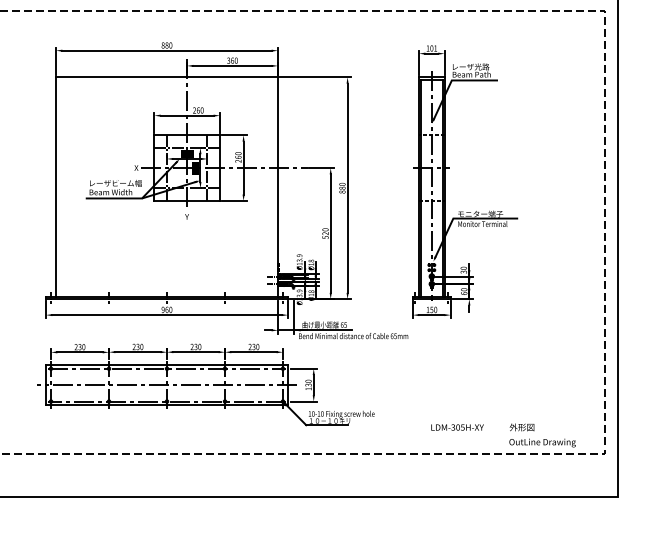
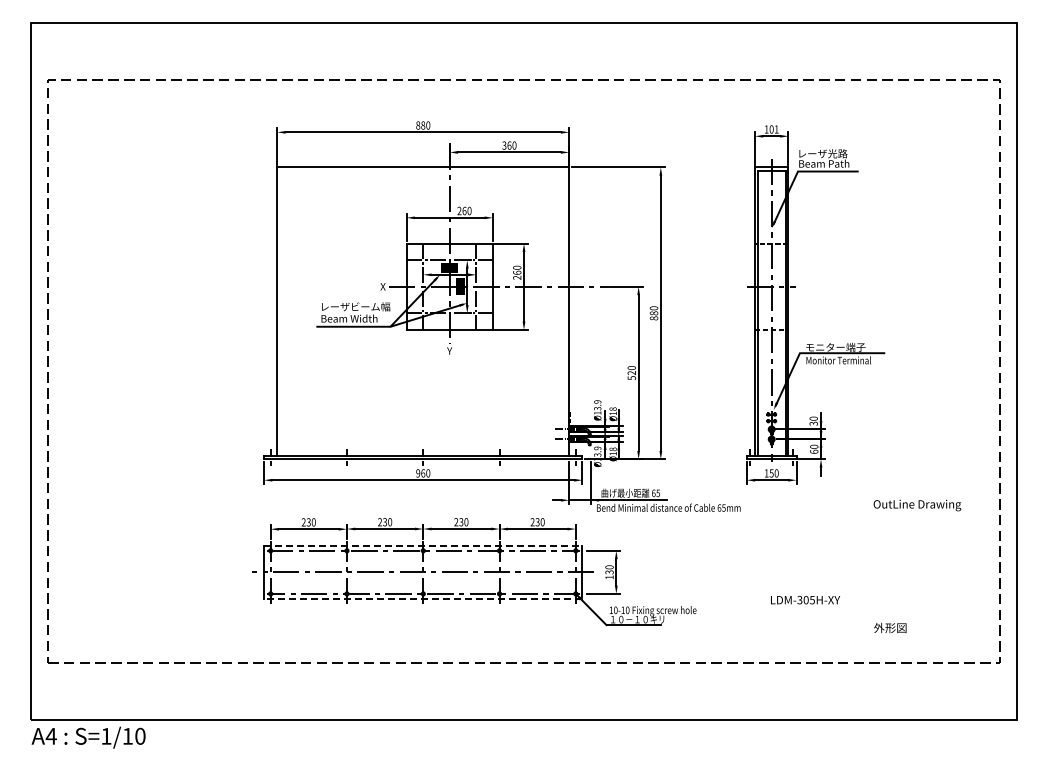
line: (167, 364) -> (423, 545), solid -> dashed
line: (166, 405) -> (422, 598), solid -> dashed
text: (457, 427) -> (805, 600), moved
text: (542, 443) -> (917, 505), moved

